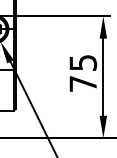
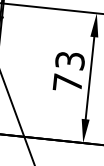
text: (82, 62) -> (69, 60), 75 -> 73

